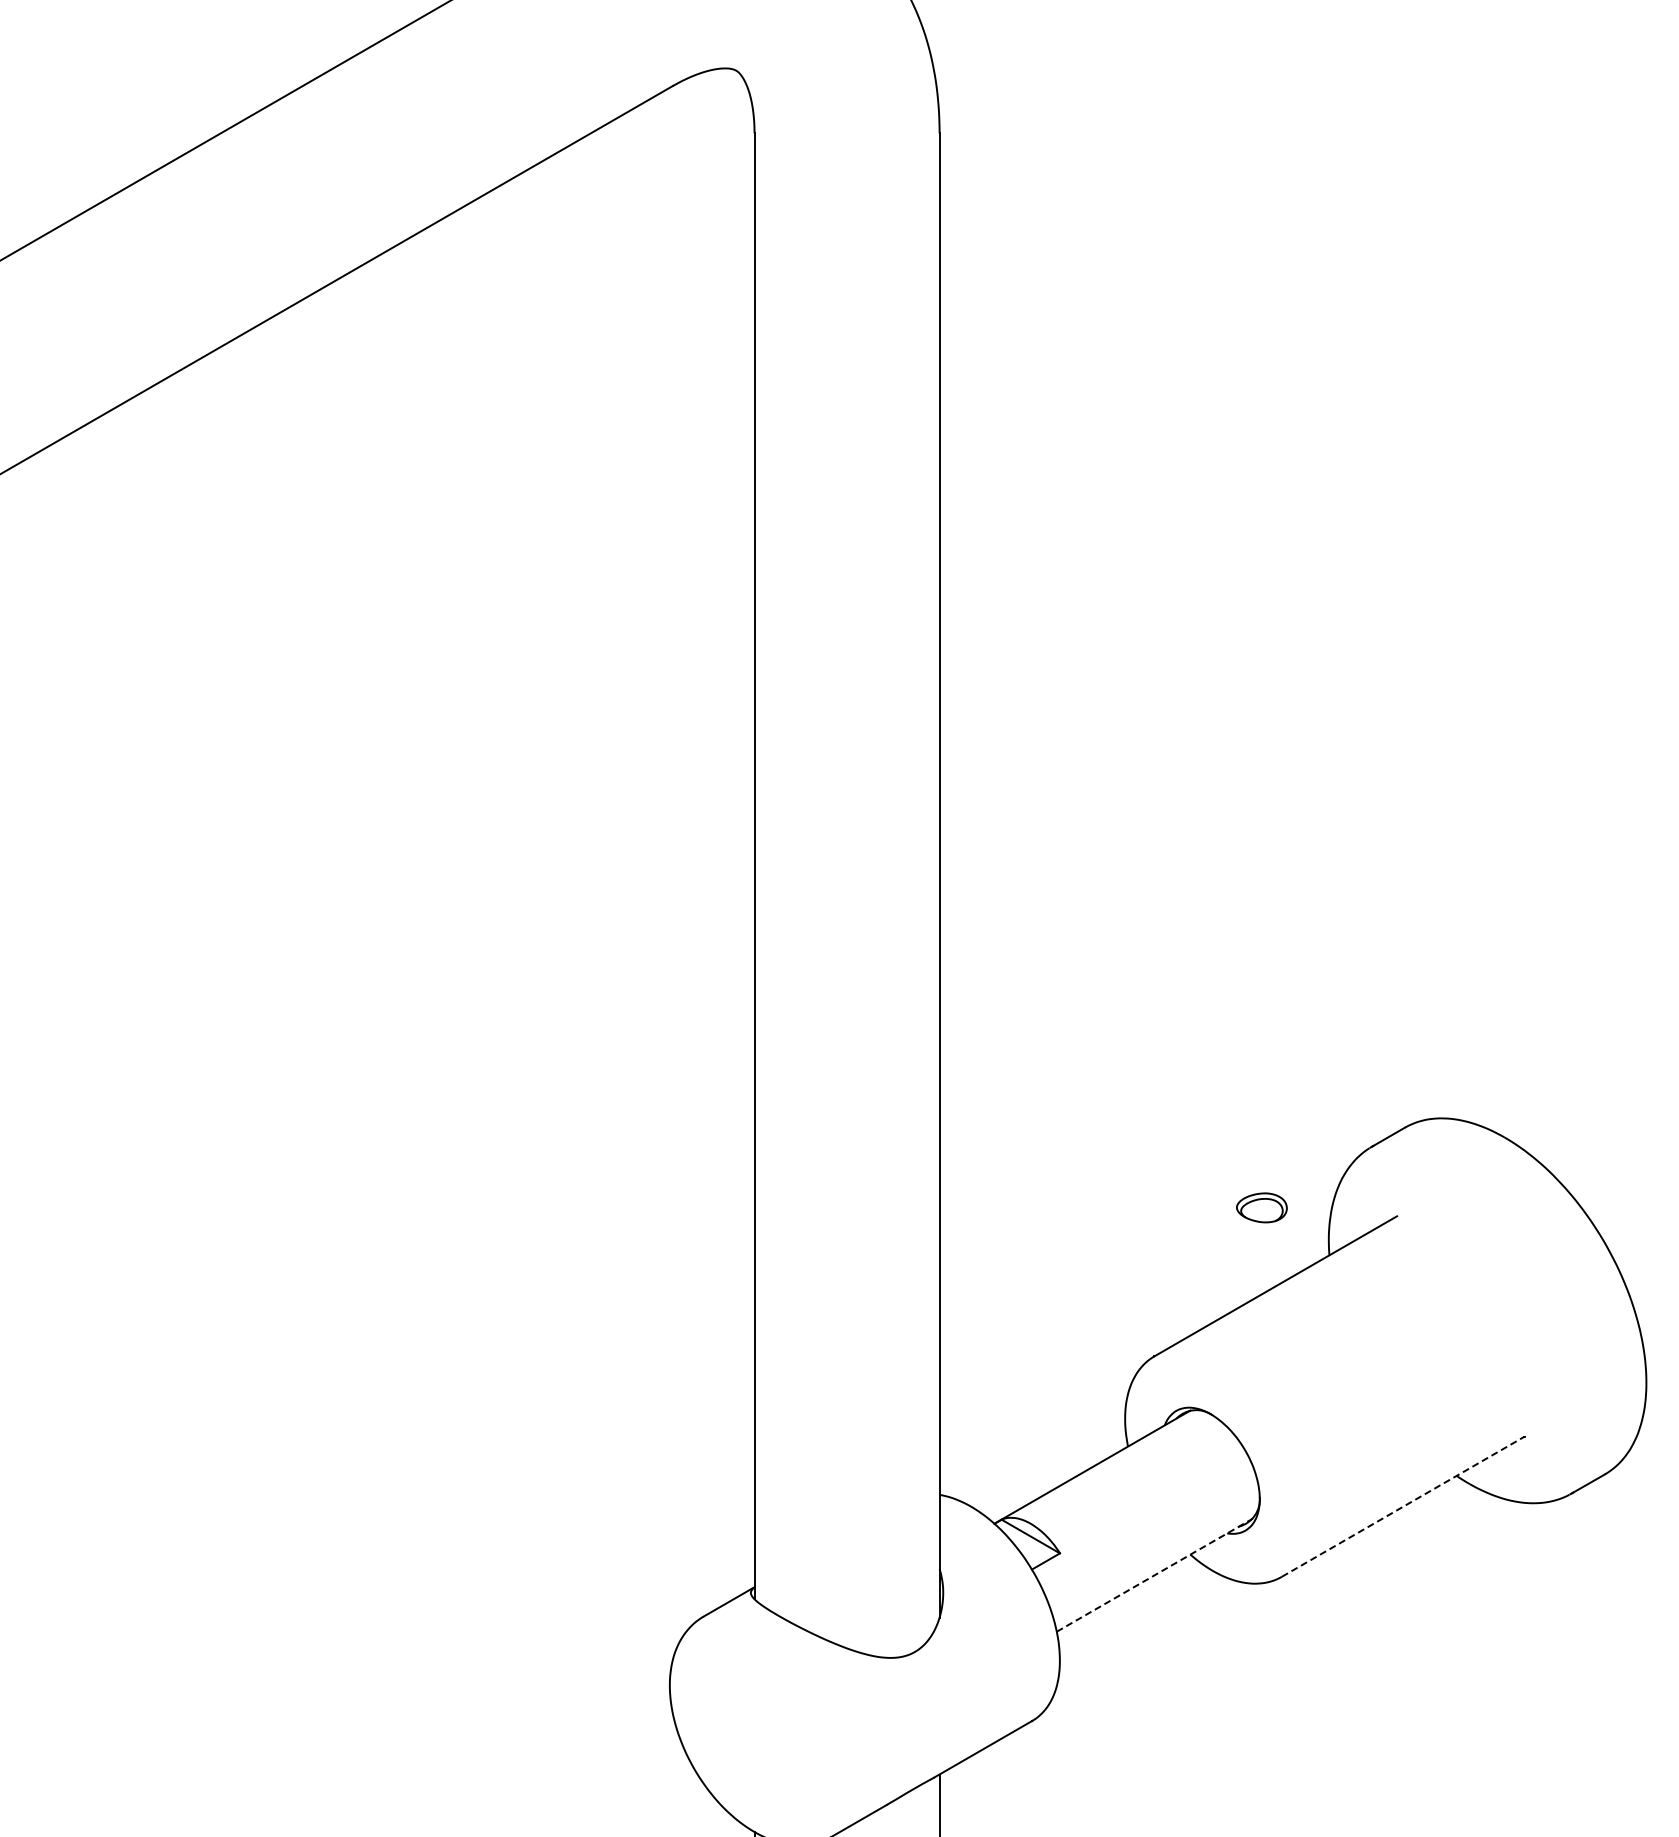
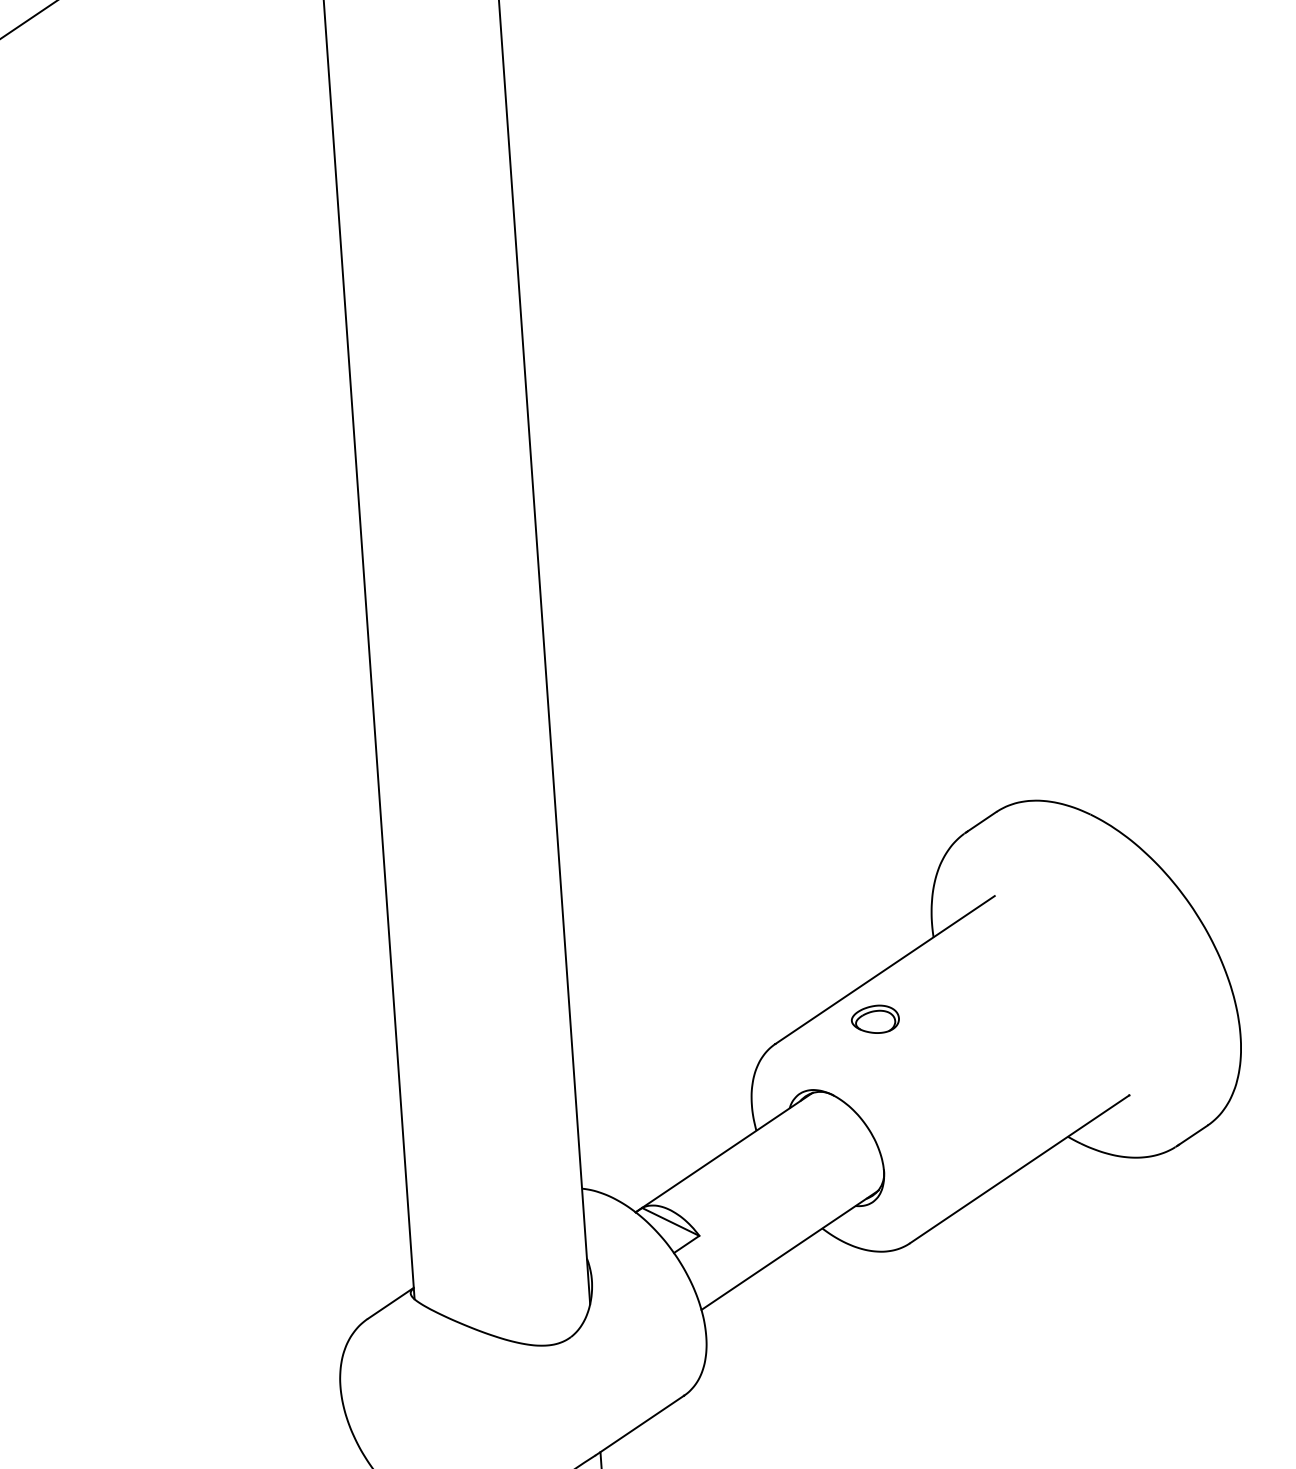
part: (1261, 1207) -> (874, 1019), moved
line: (1403, 1506) -> (1019, 1169), dashed -> solid
line: (1155, 1574) -> (790, 1249), dashed -> solid

